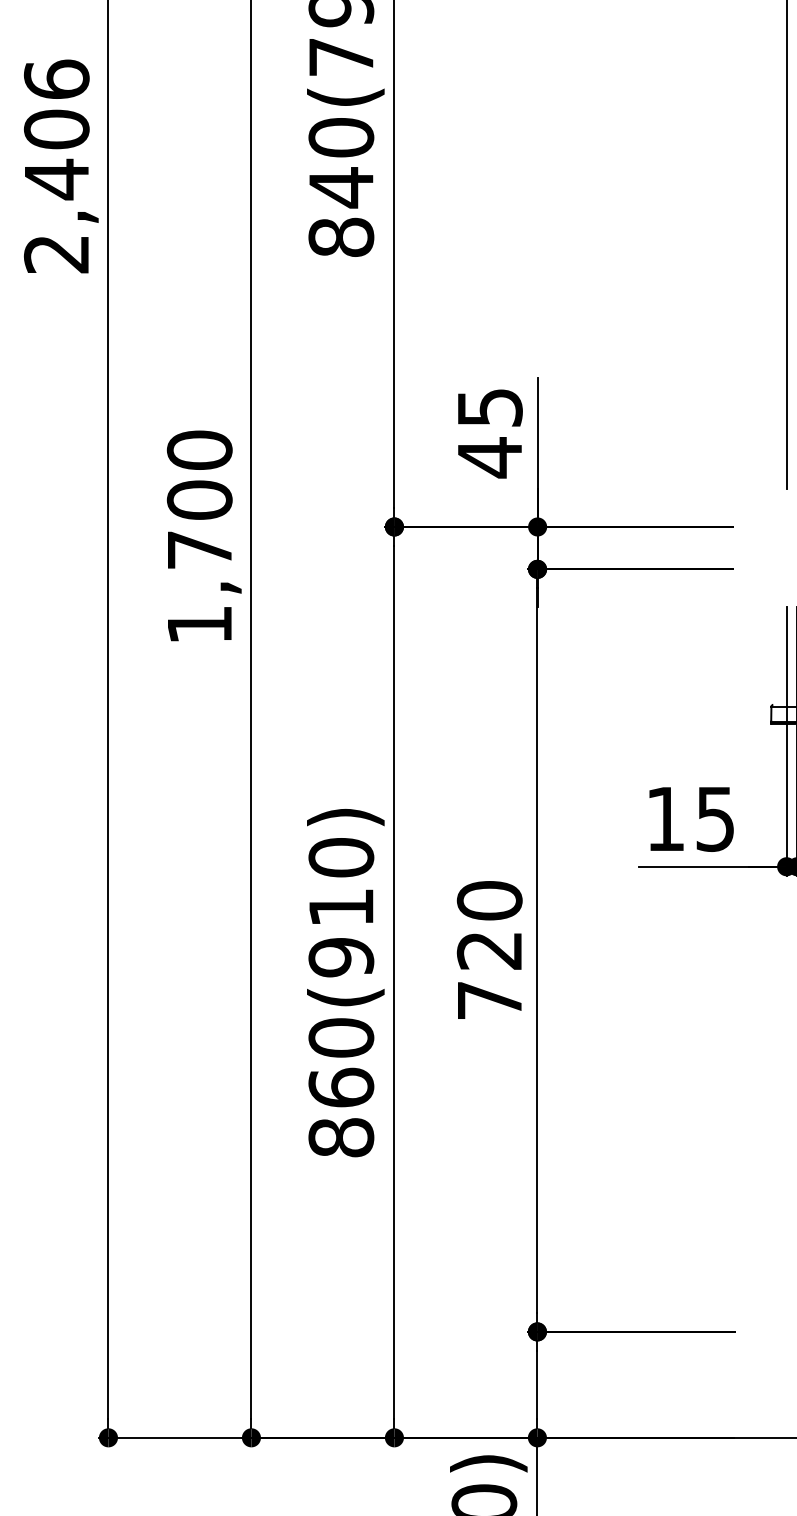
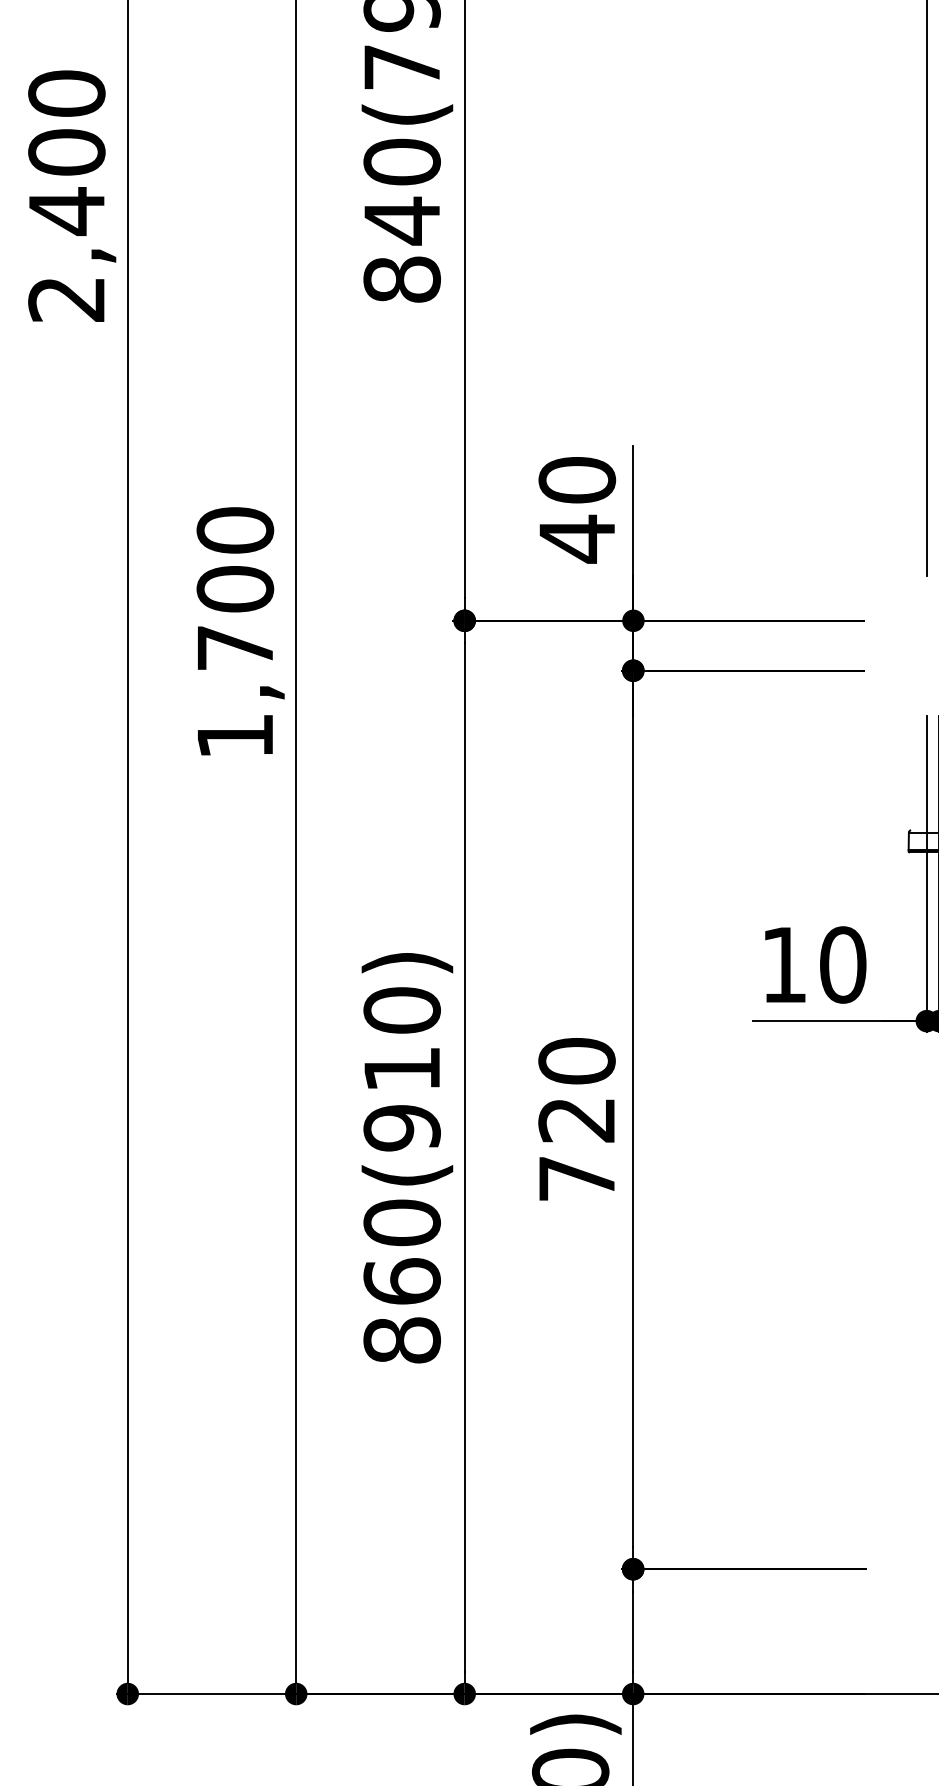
text: (56, 79) -> (66, 93), 2,406 -> 2,400
text: (490, 407) -> (577, 480), 45 -> 40
text: (715, 818) -> (843, 964), 15 -> 10

